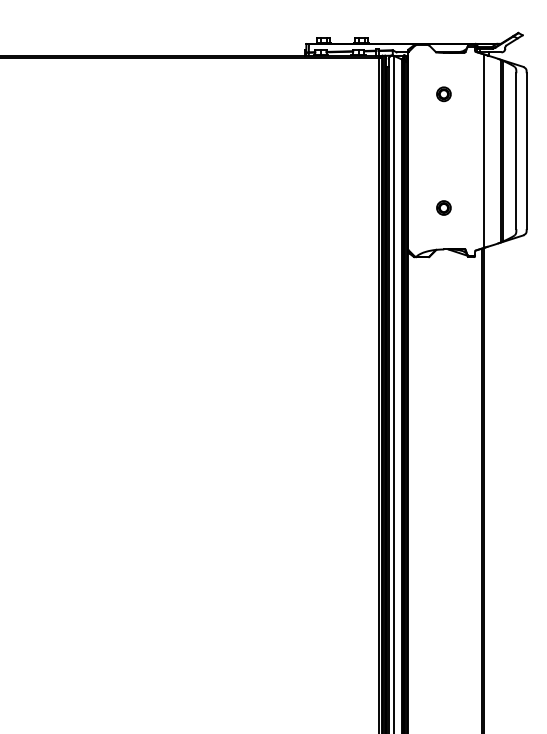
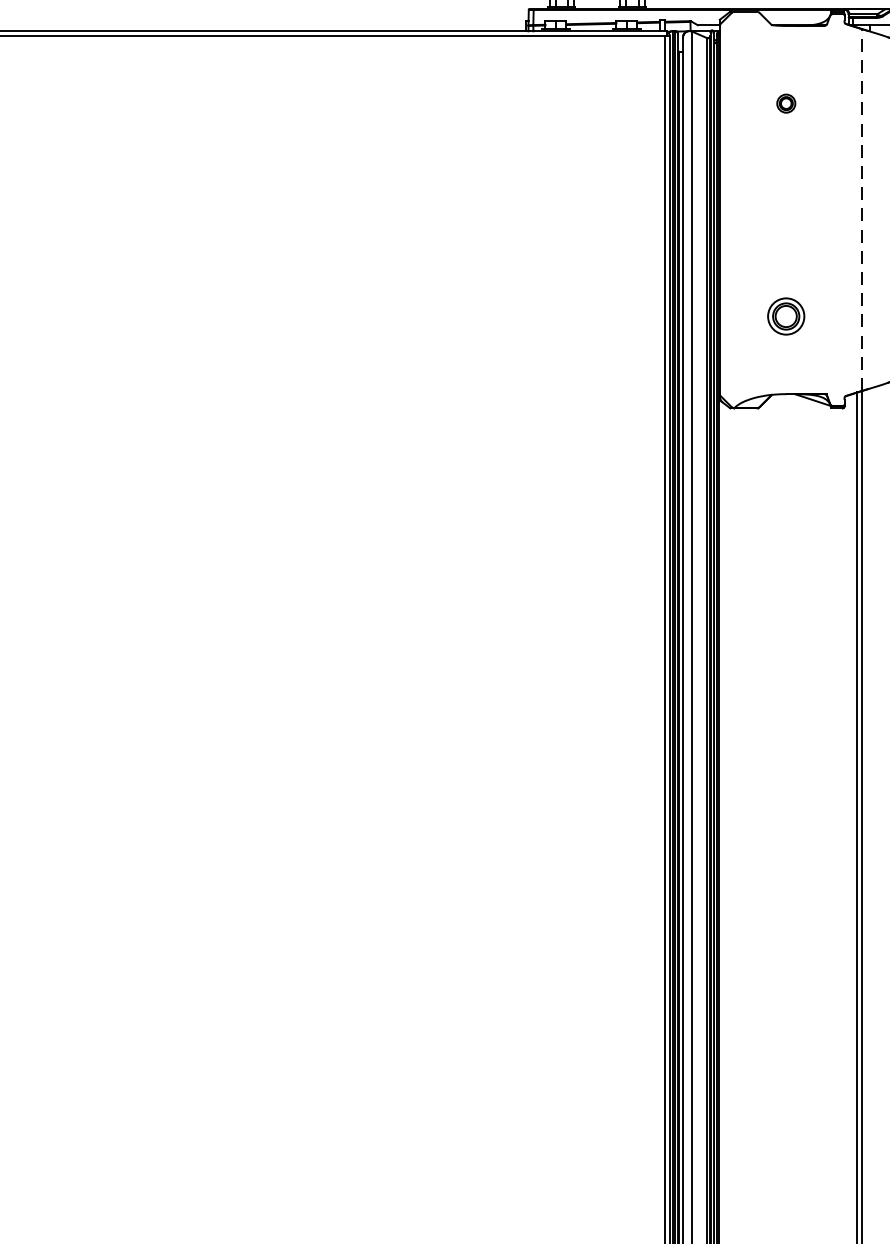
part: (443, 94) -> (785, 103), size x0.7
line: (484, 151) -> (862, 210), solid -> dashed
part: (443, 207) -> (785, 315), size x1.4

